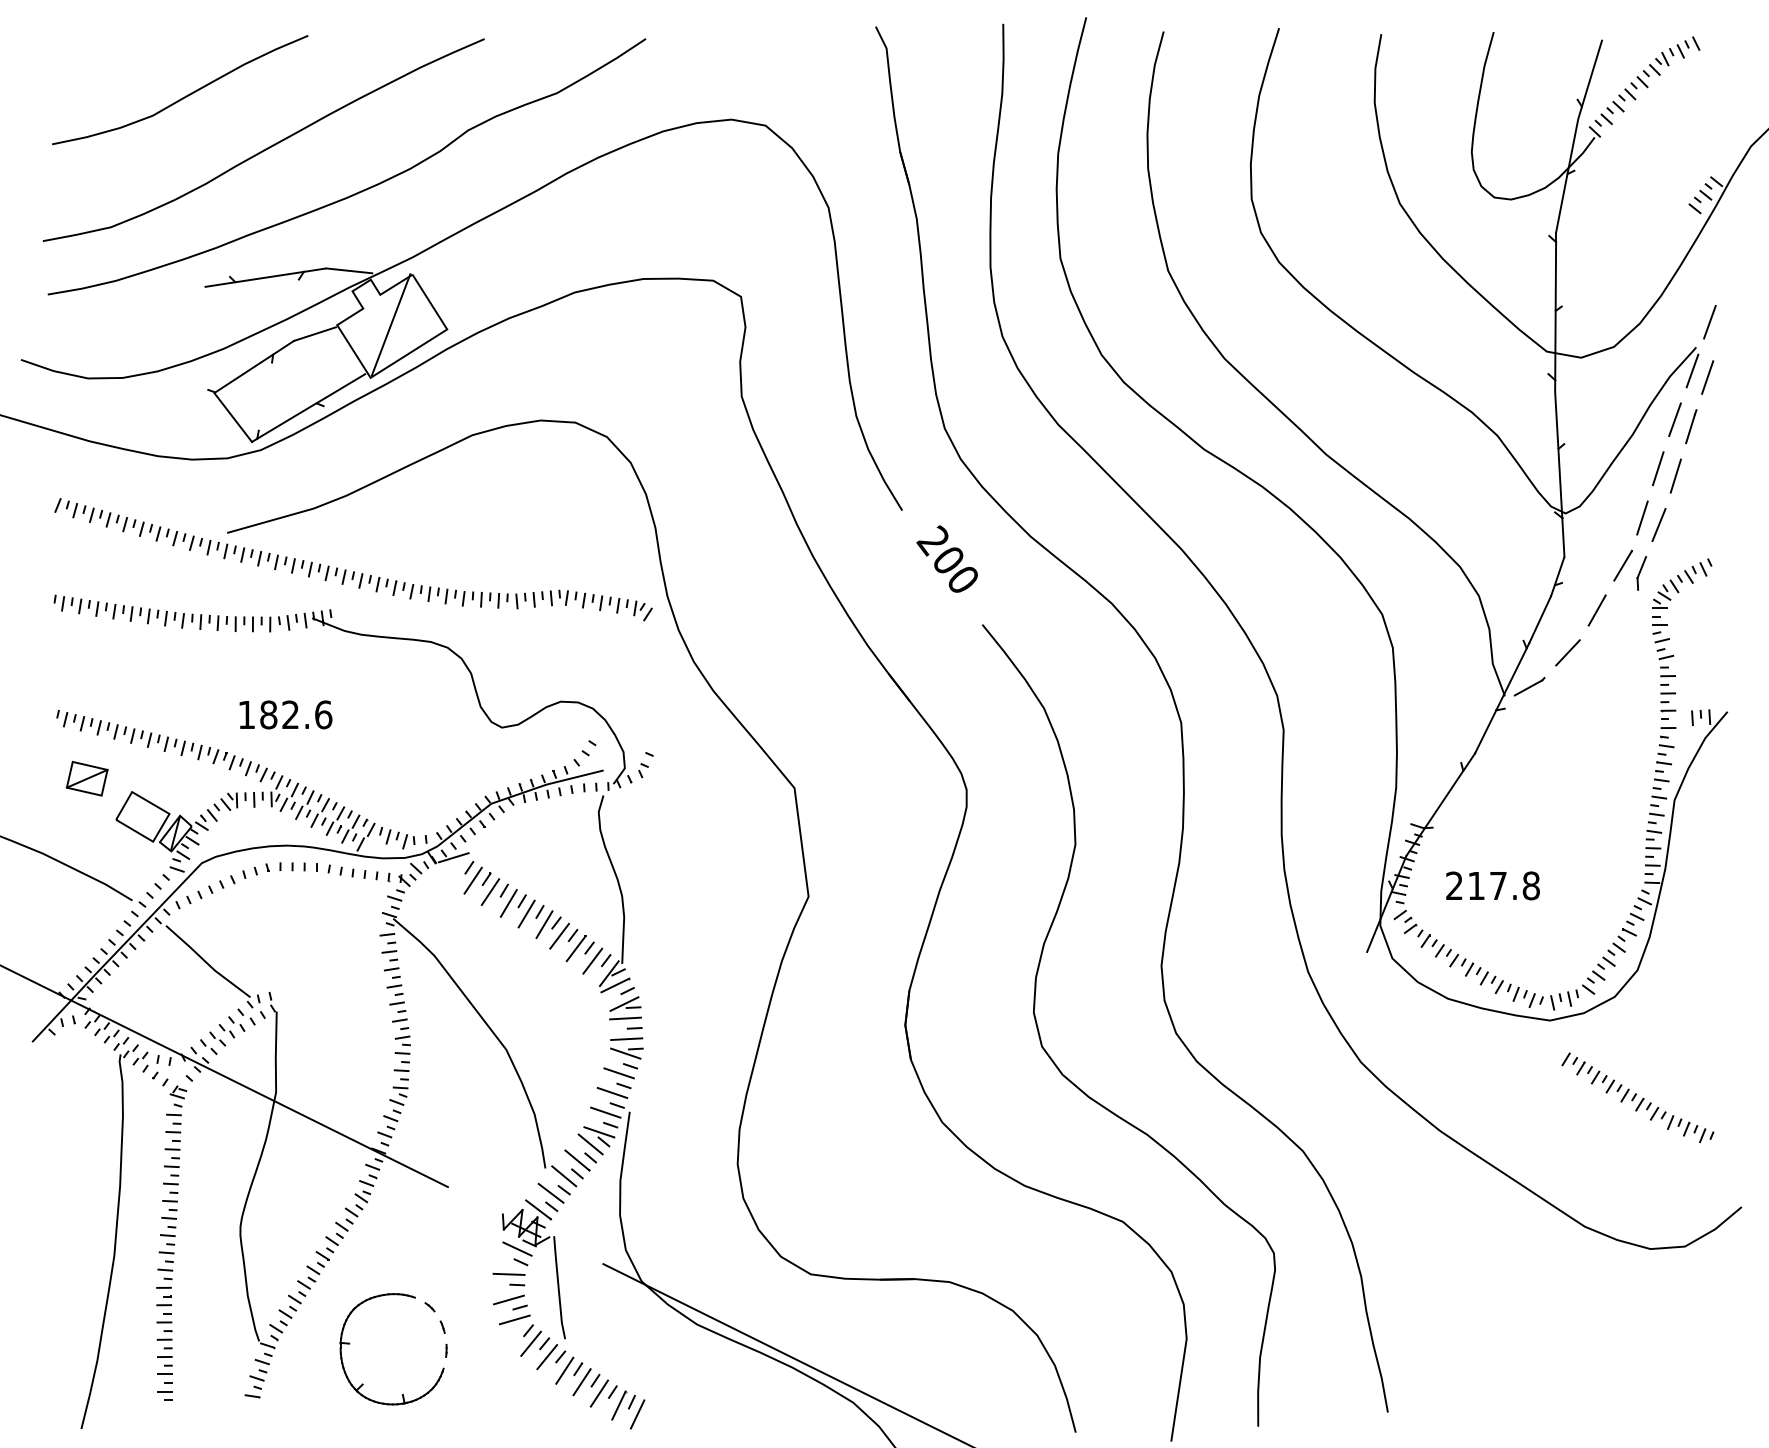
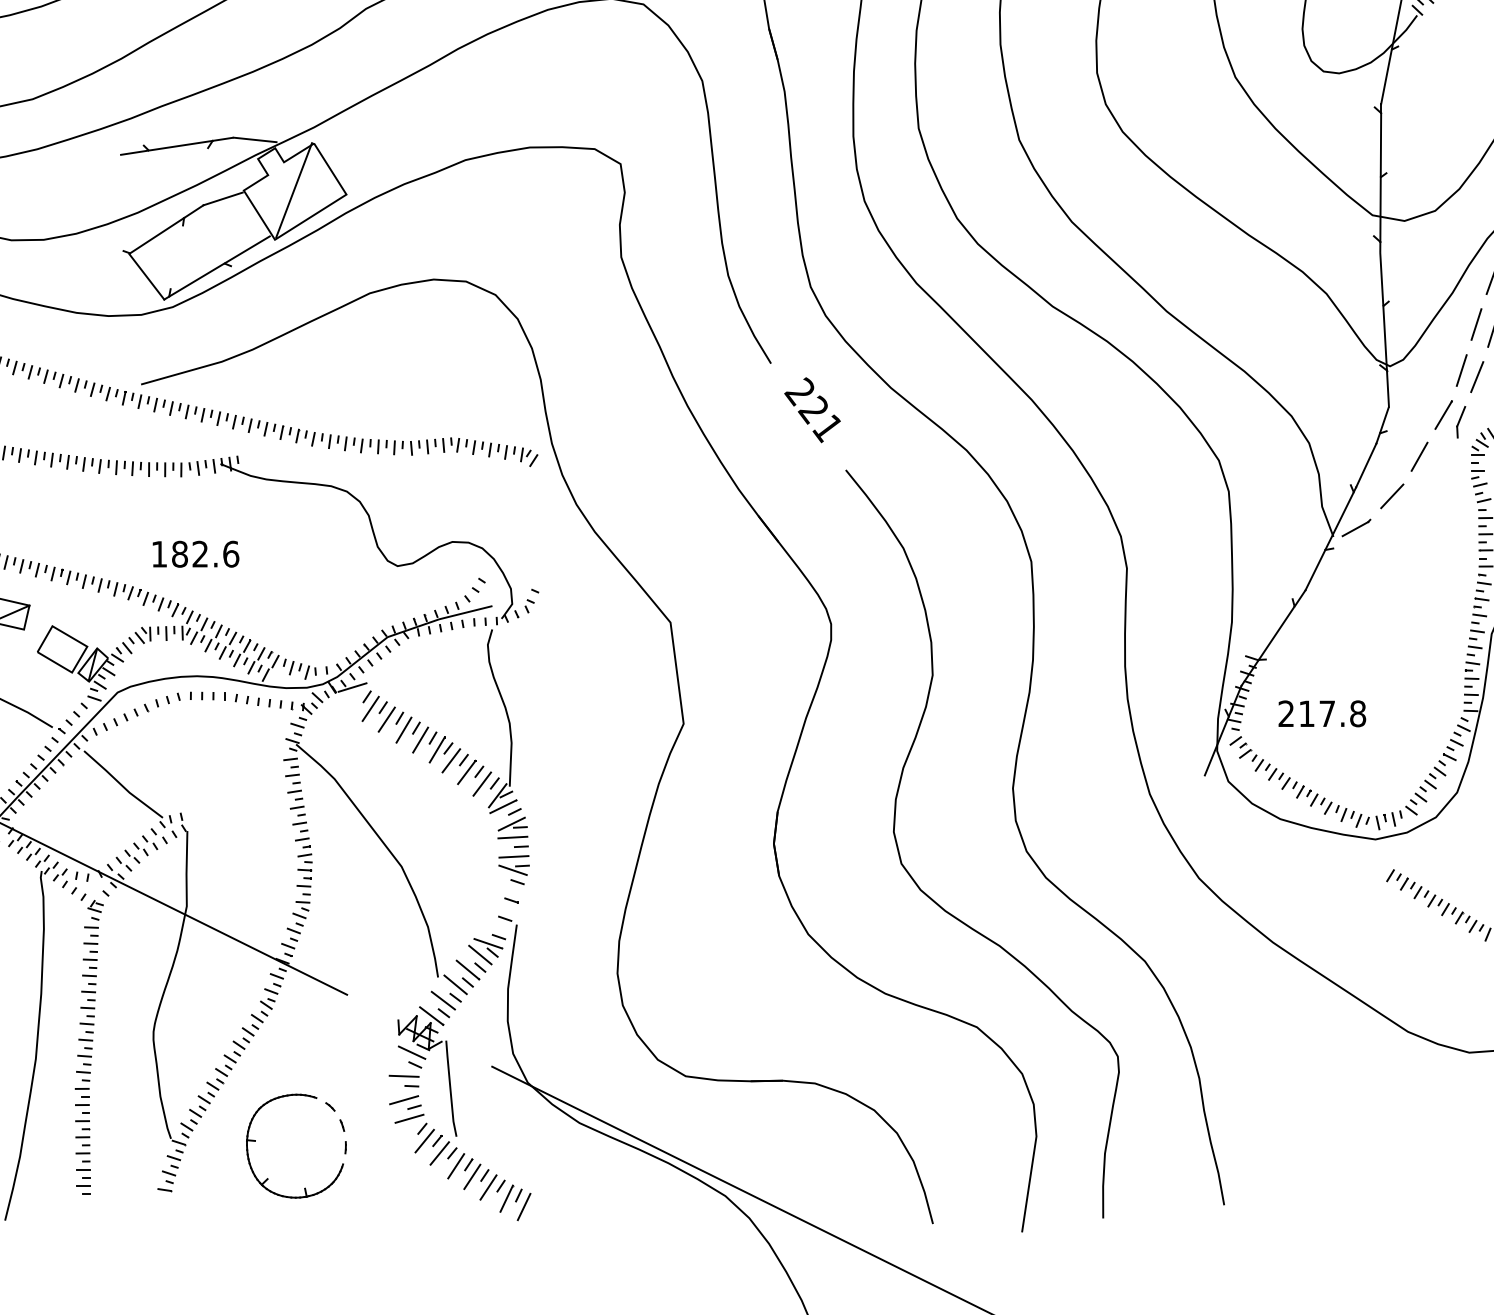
text: (954, 569) -> (819, 418), 200 -> 221
line: (618, 1073) -> (506, 888), removed
line: (612, 1092) -> (500, 906), removed
line: (605, 1112) -> (494, 925), removed

